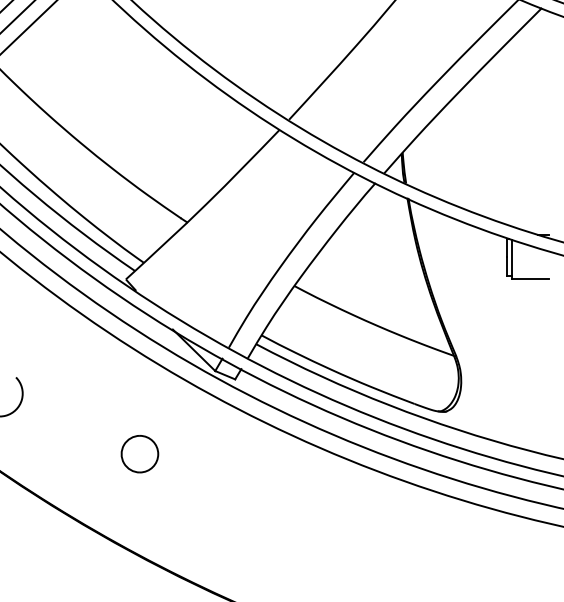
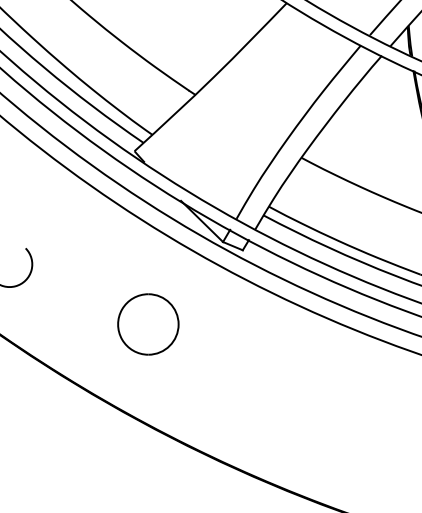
part: (139, 453) -> (147, 323), size x1.67

